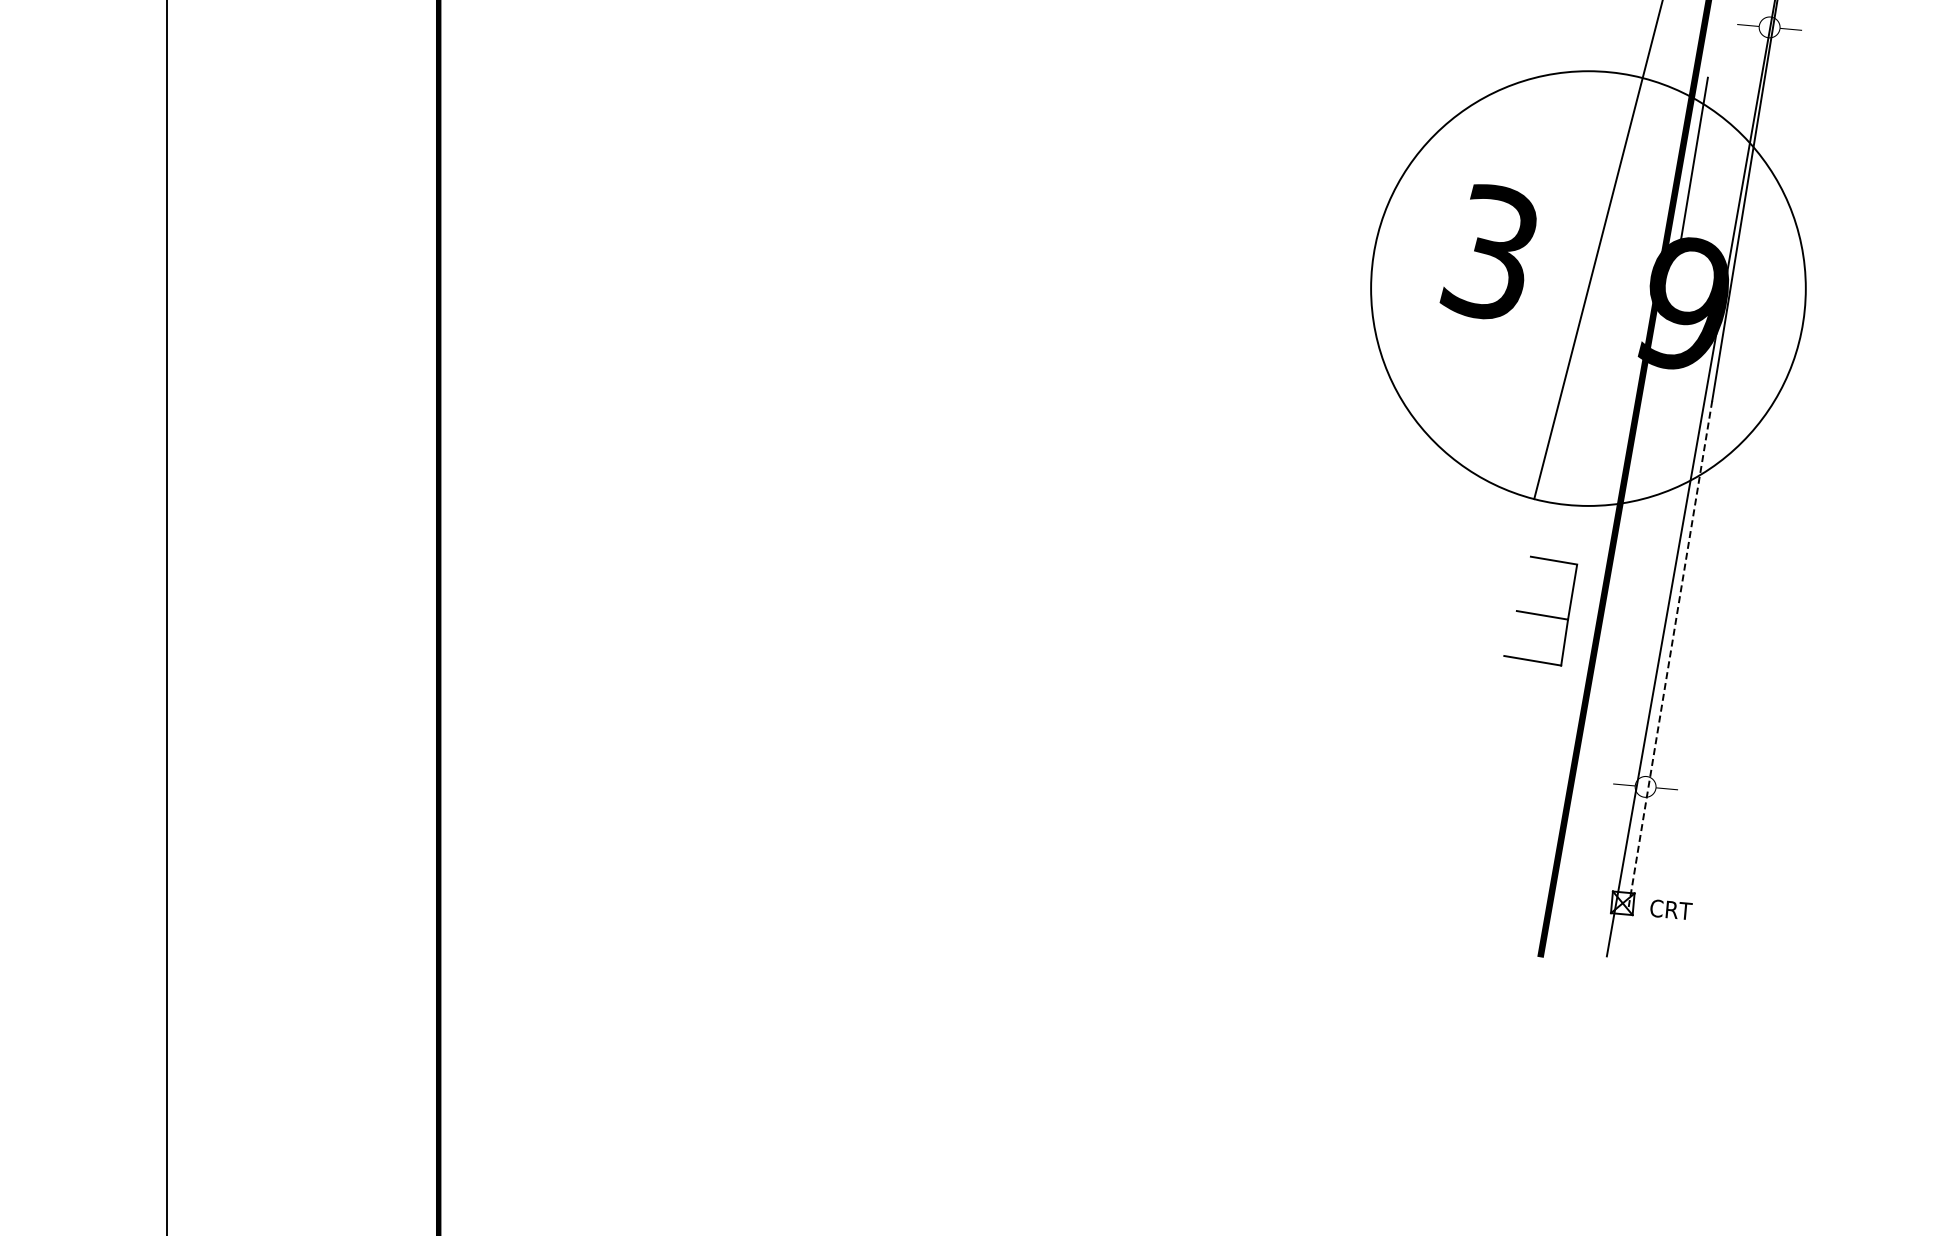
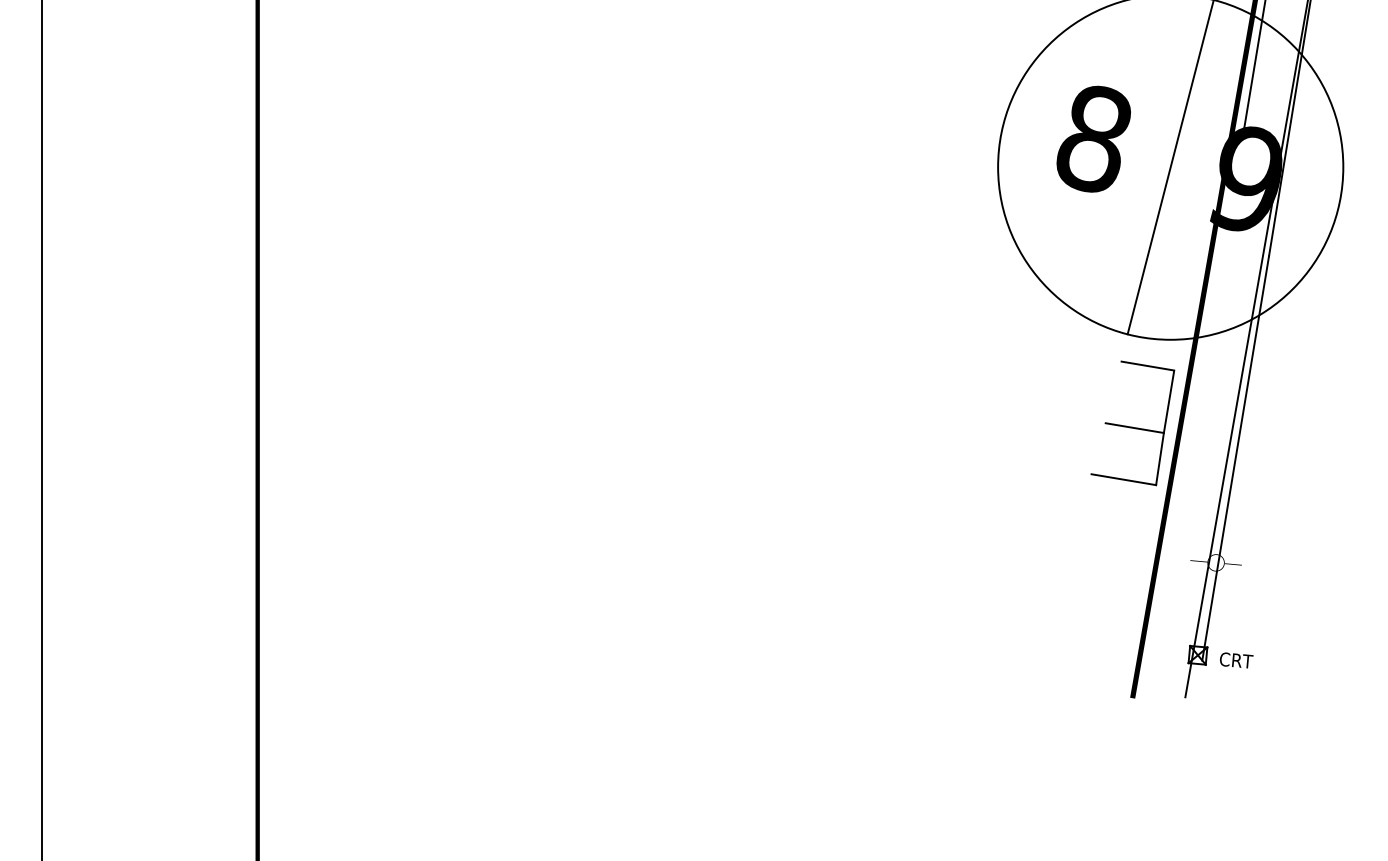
text: (1488, 252) -> (1091, 138), 3 -> 8
part: (1540, 610) -> (1132, 422), size x1.43
line: (1670, 655) -> (1235, 458), dashed -> solid

